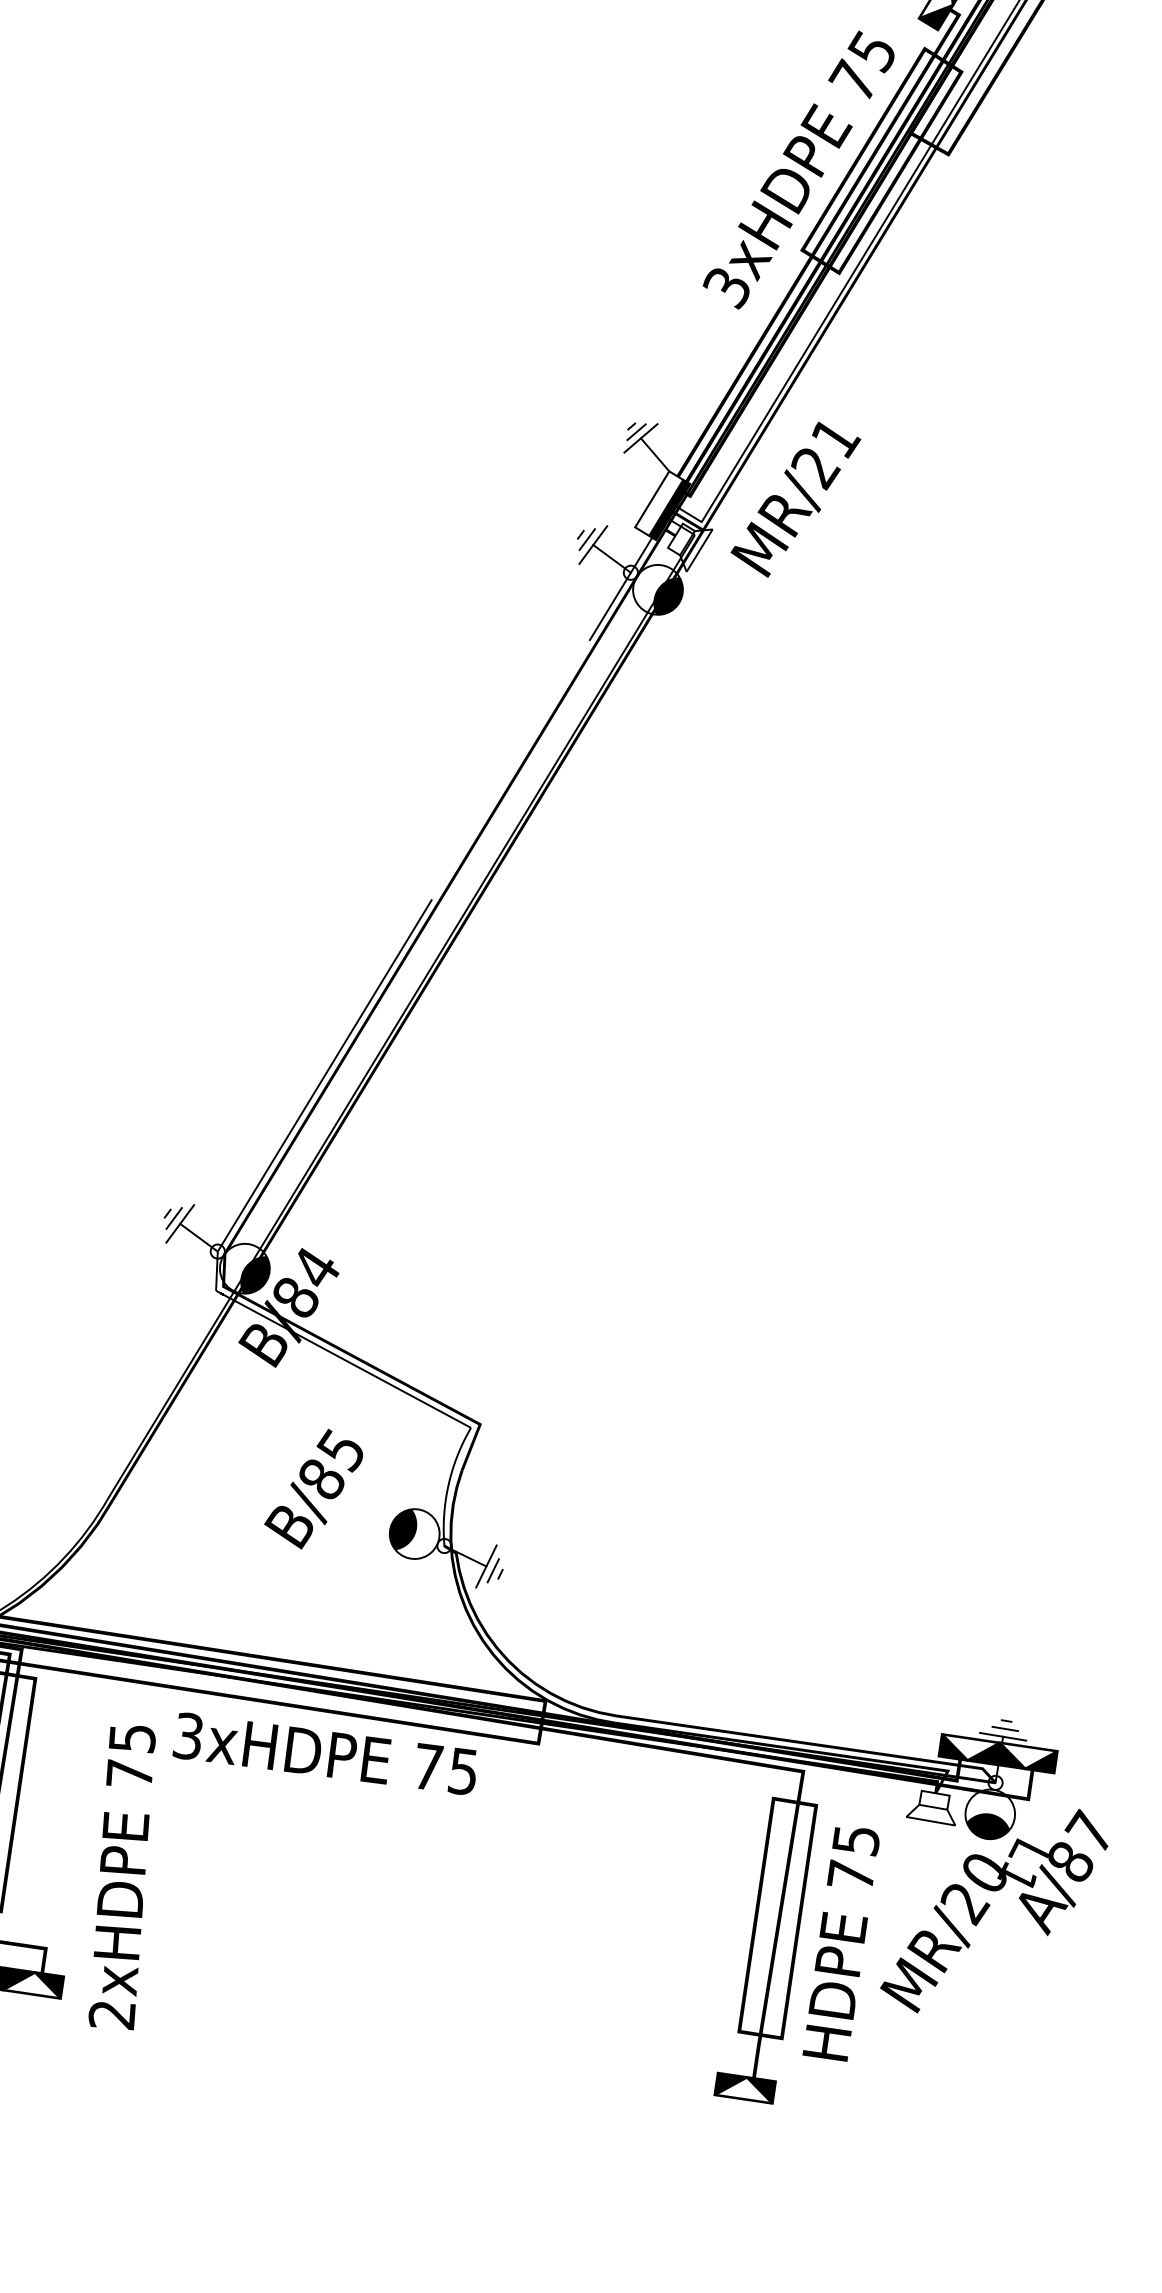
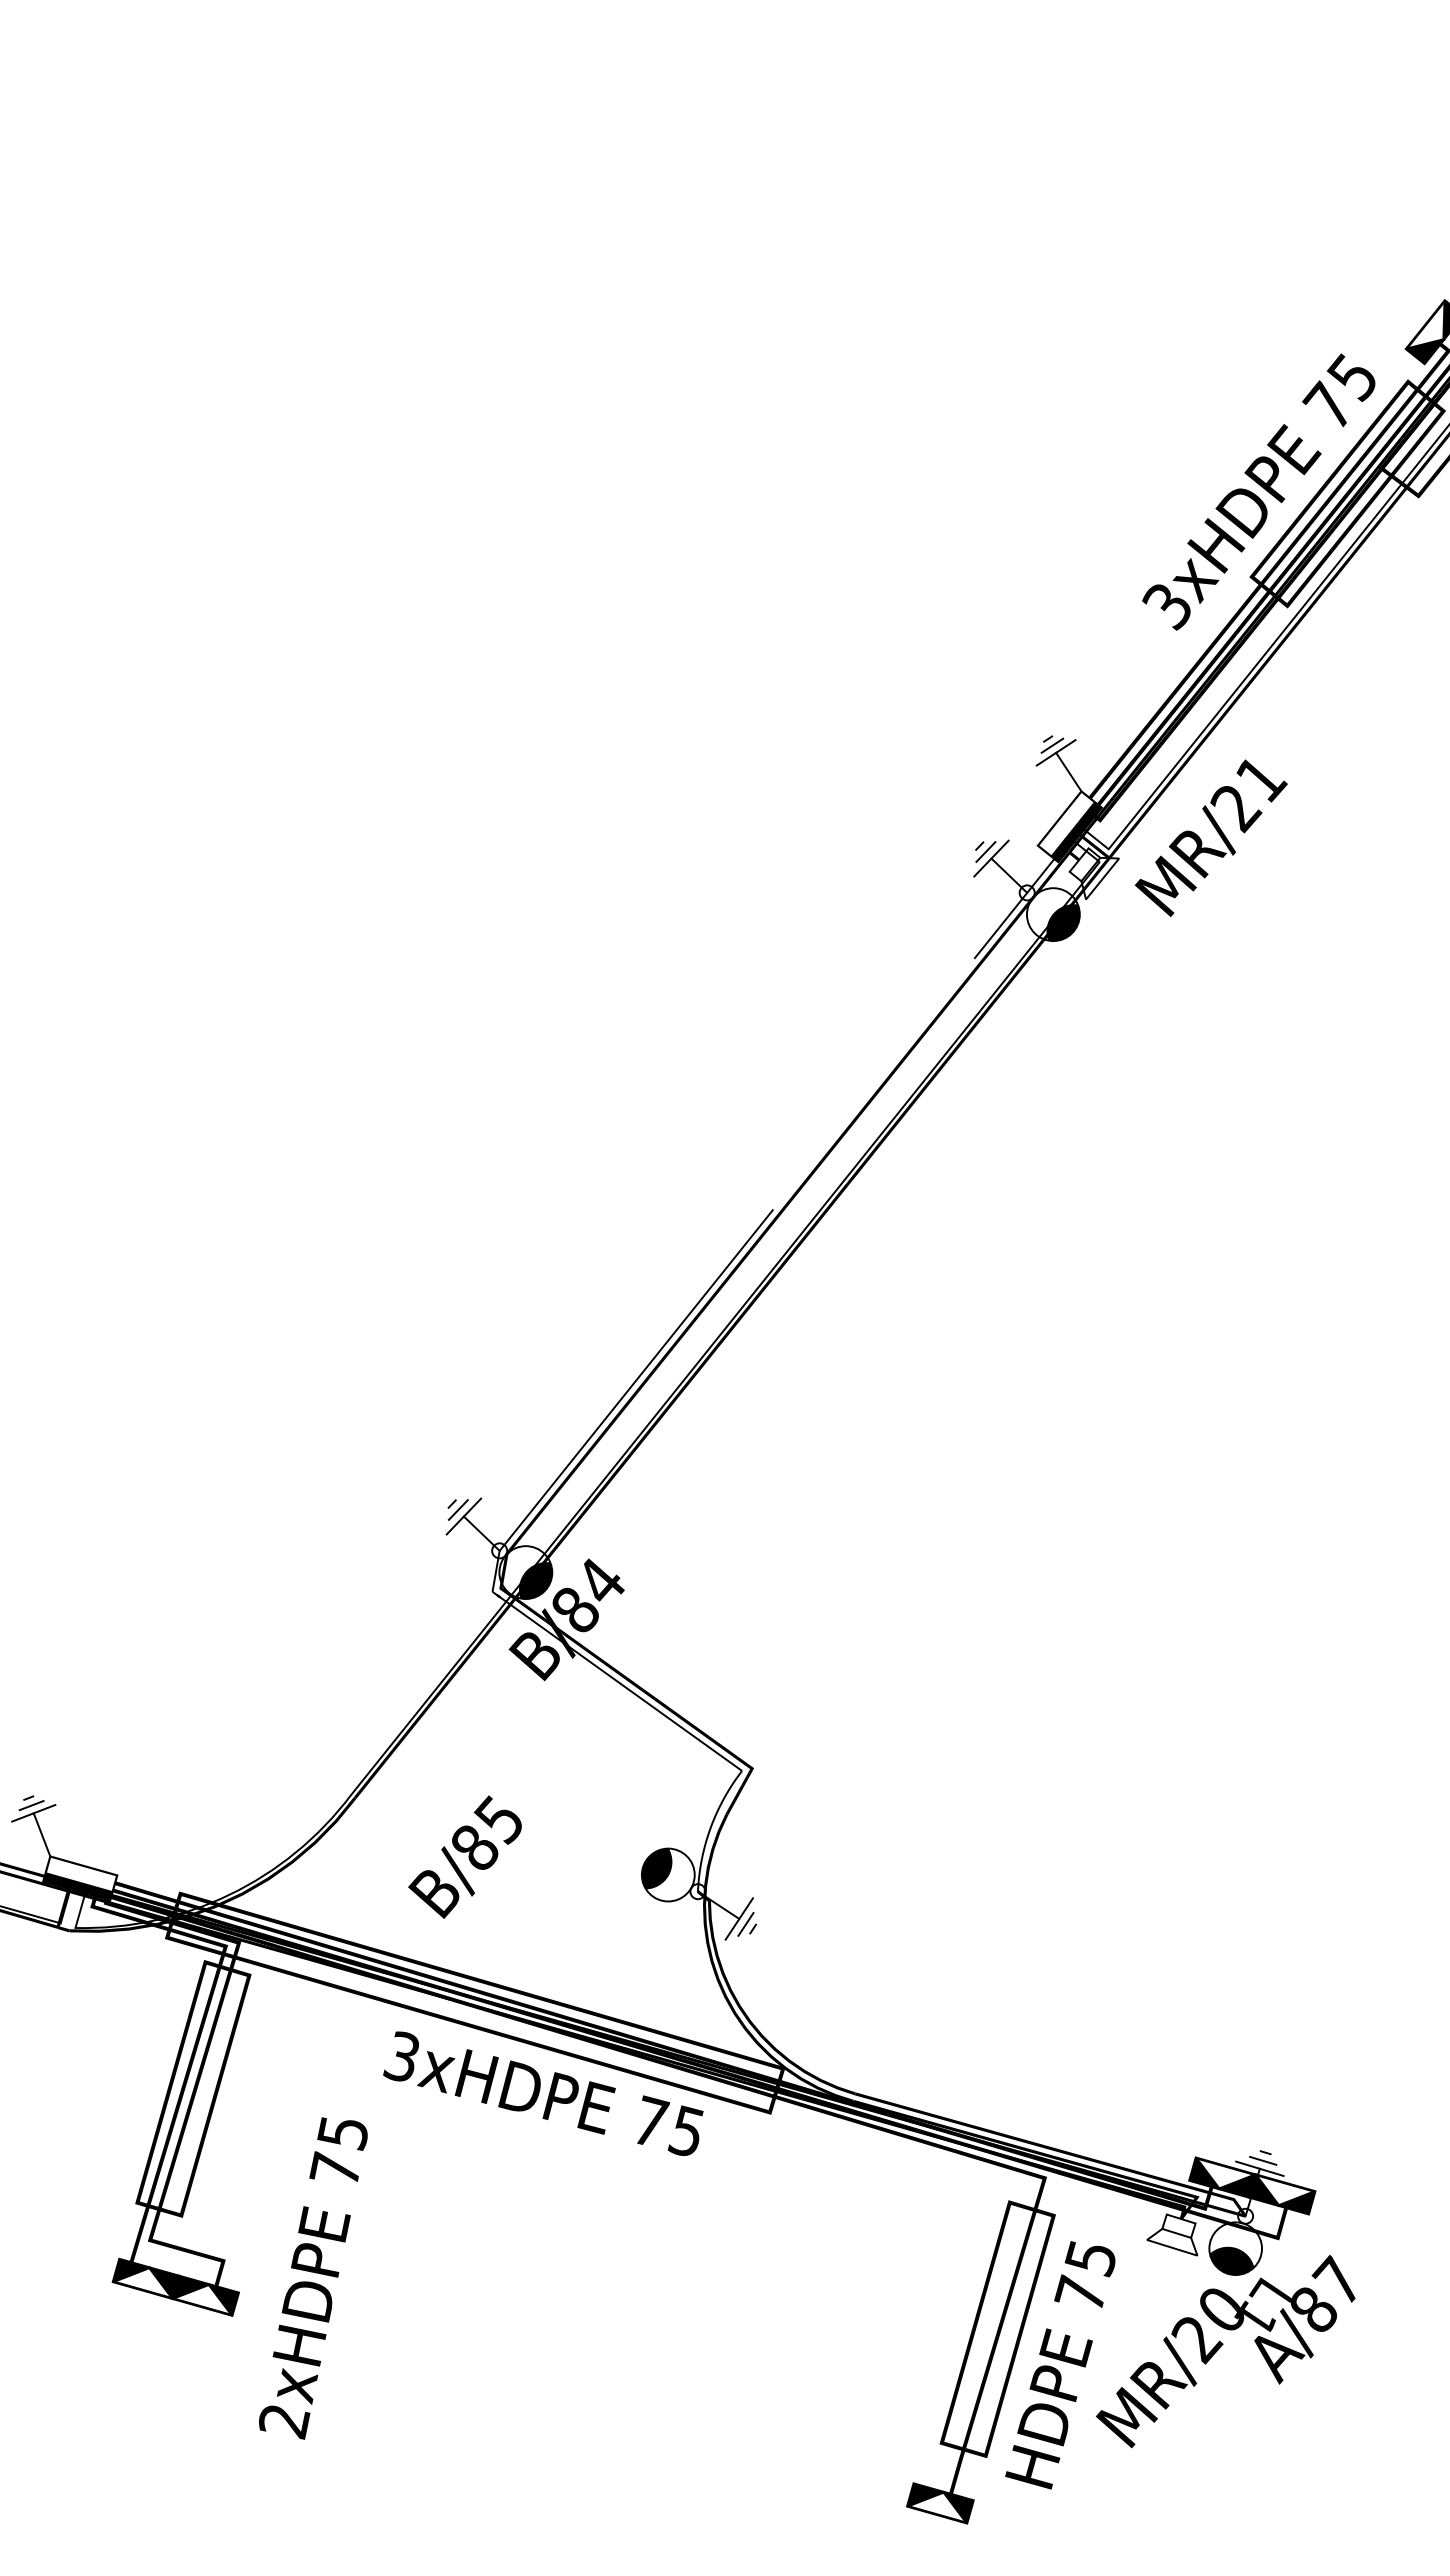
text: (313, 1488) -> (464, 1856), moved
text: (122, 1878) -> (313, 2278), moved

